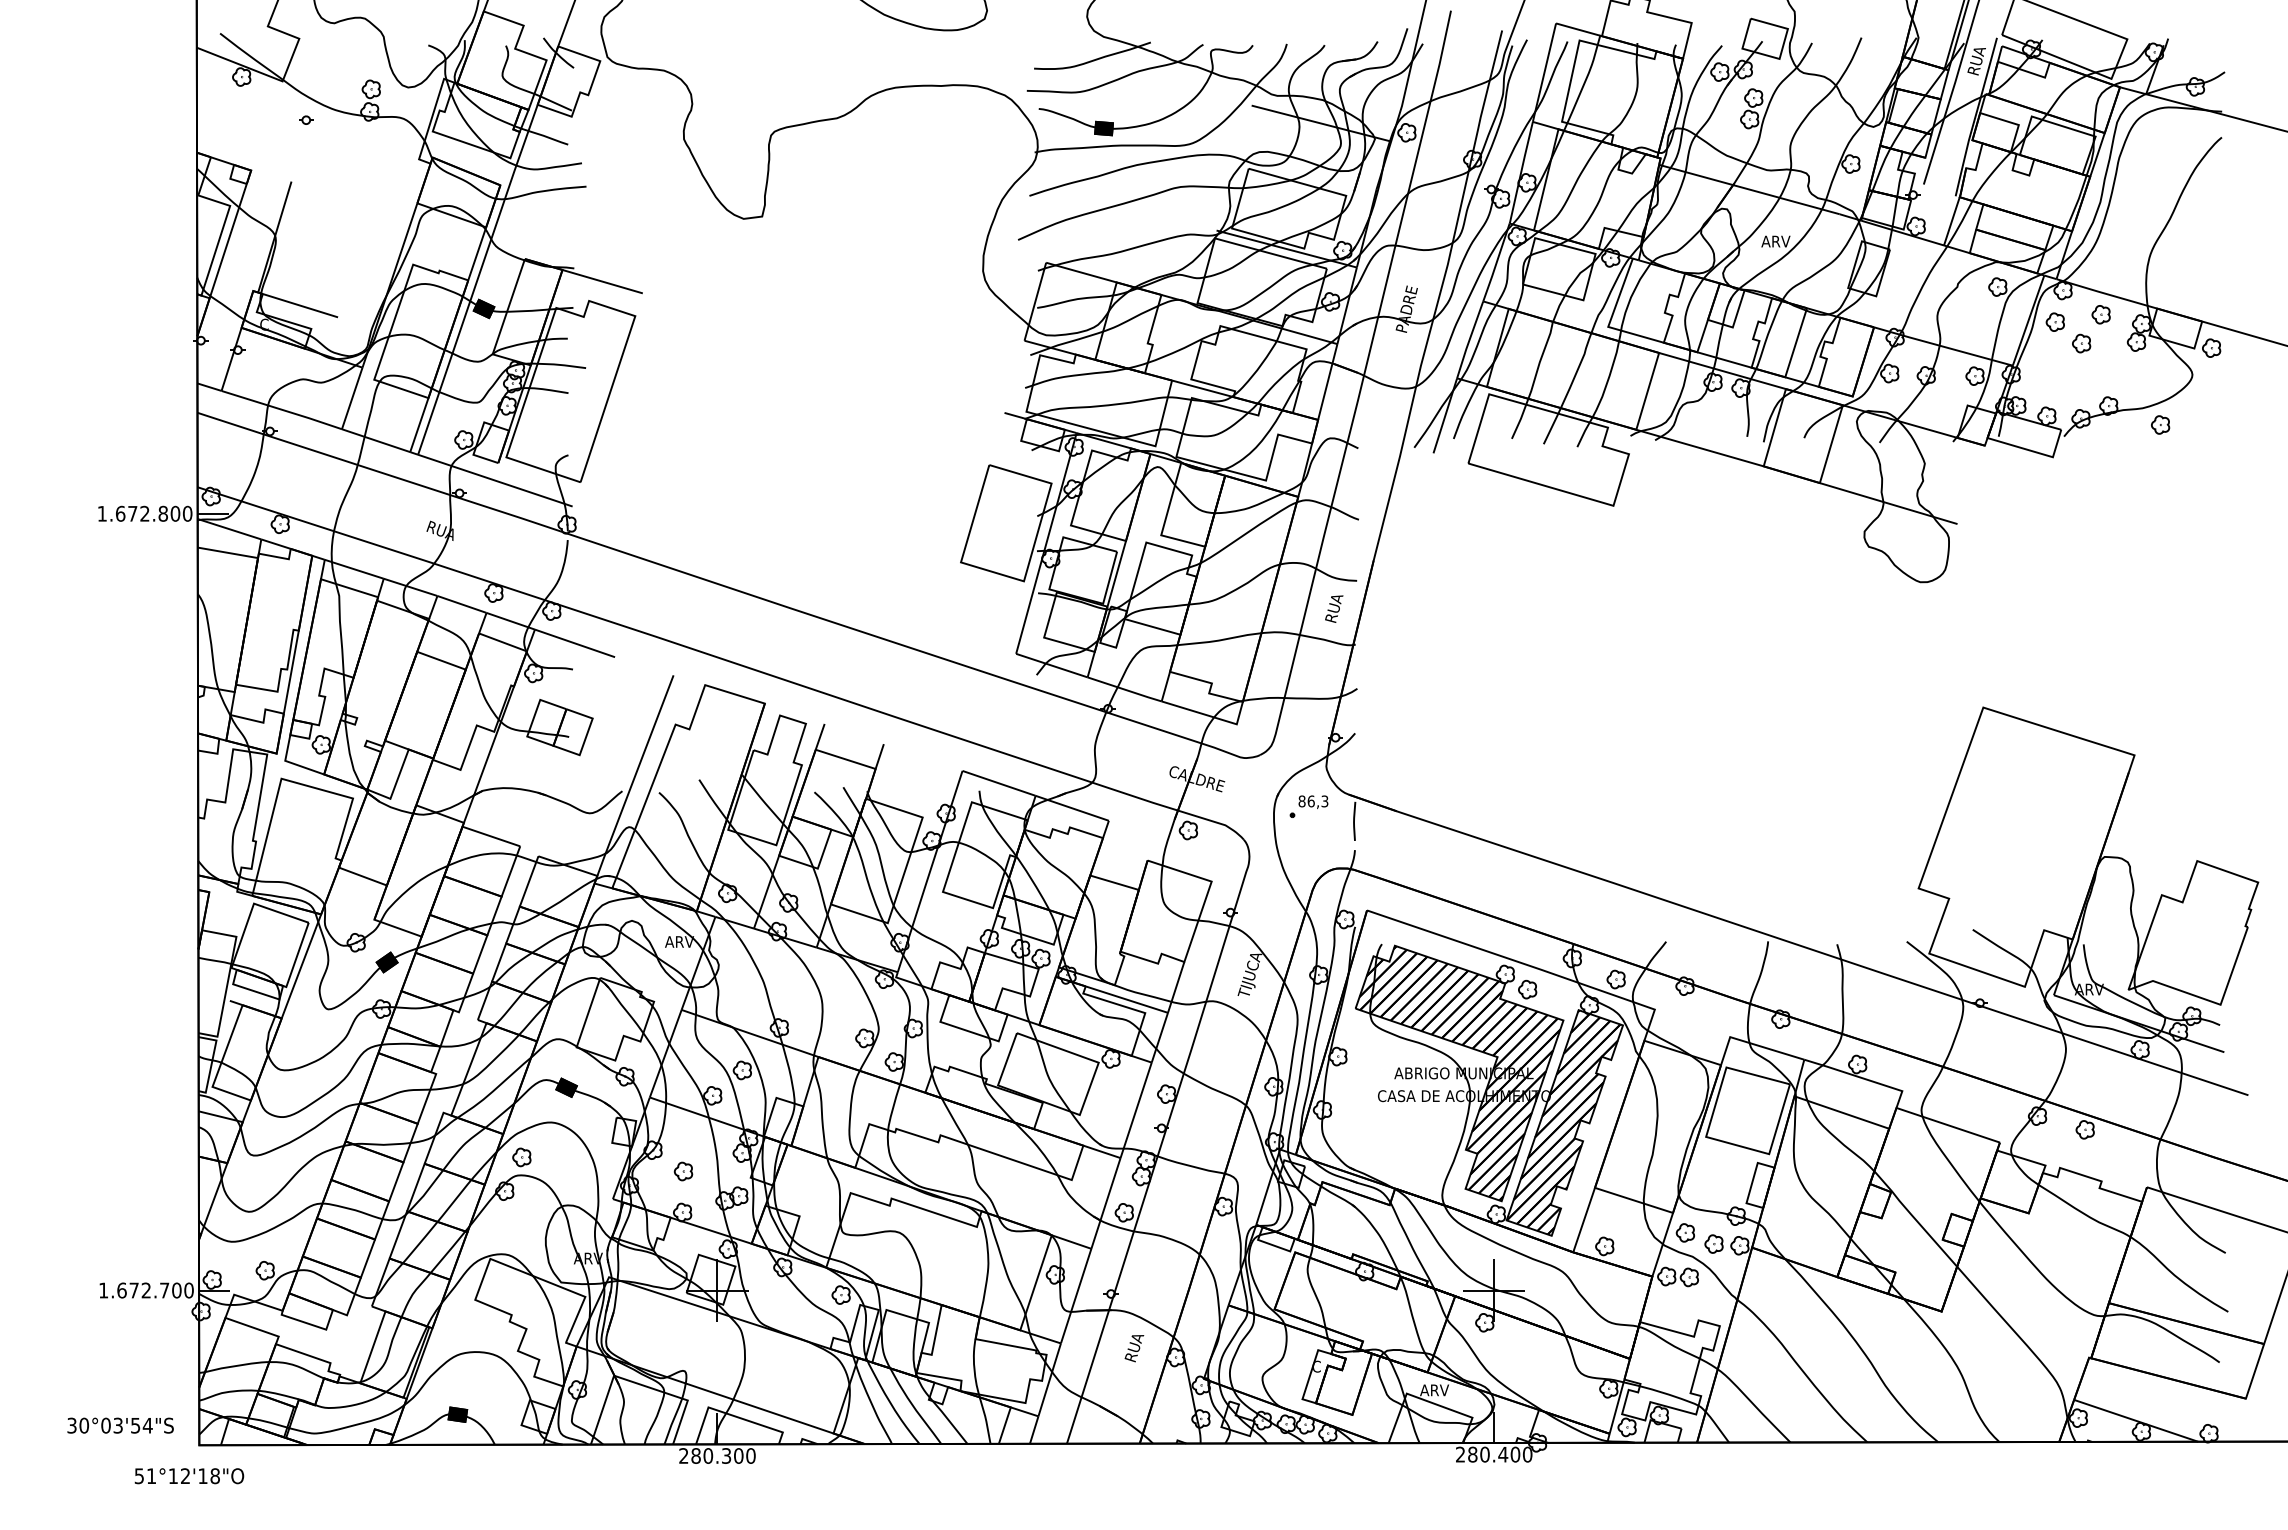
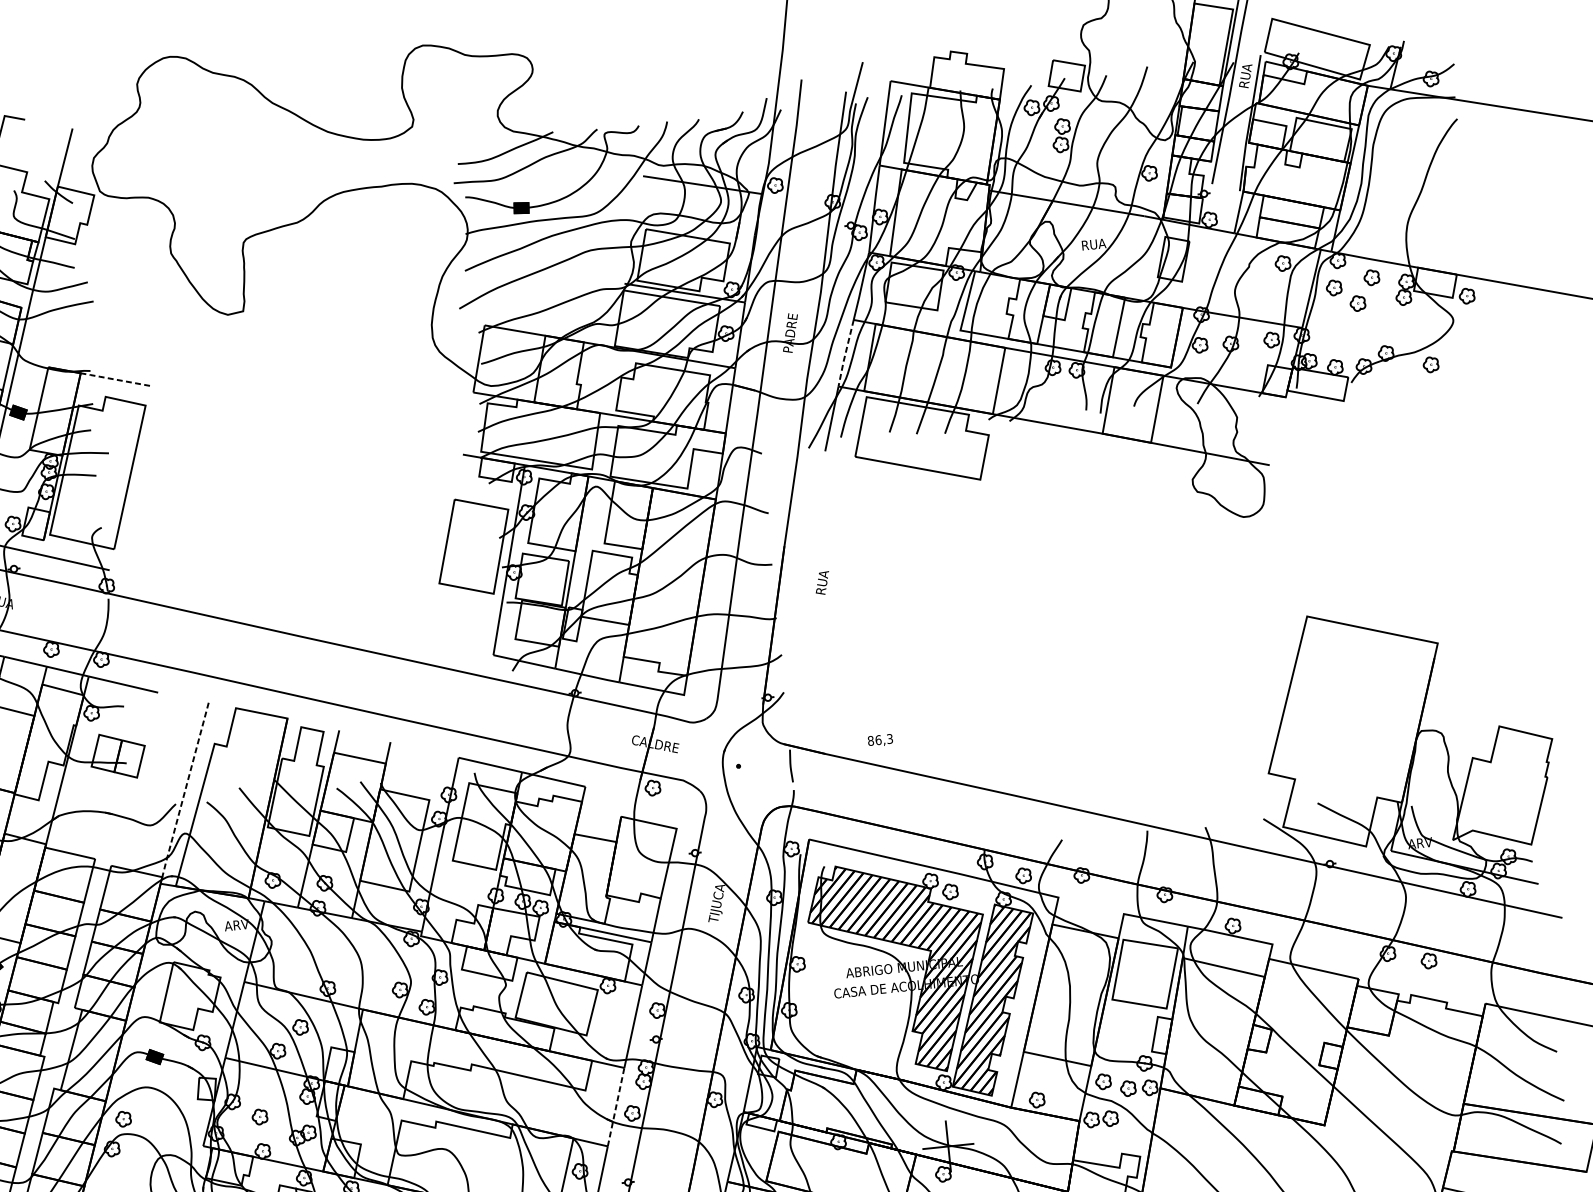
text: (1776, 241) -> (1093, 244), ARV -> RUA
line: (601, 281) -> (114, 379), solid -> dashed
line: (1469, 340) -> (845, 353), solid -> dashed
text: (1334, 608) -> (822, 582), moved
line: (633, 780) -> (184, 794), solid -> dashed
text: (1313, 801) -> (880, 740), moved
line: (1105, 1203) -> (615, 1107), solid -> dashed

